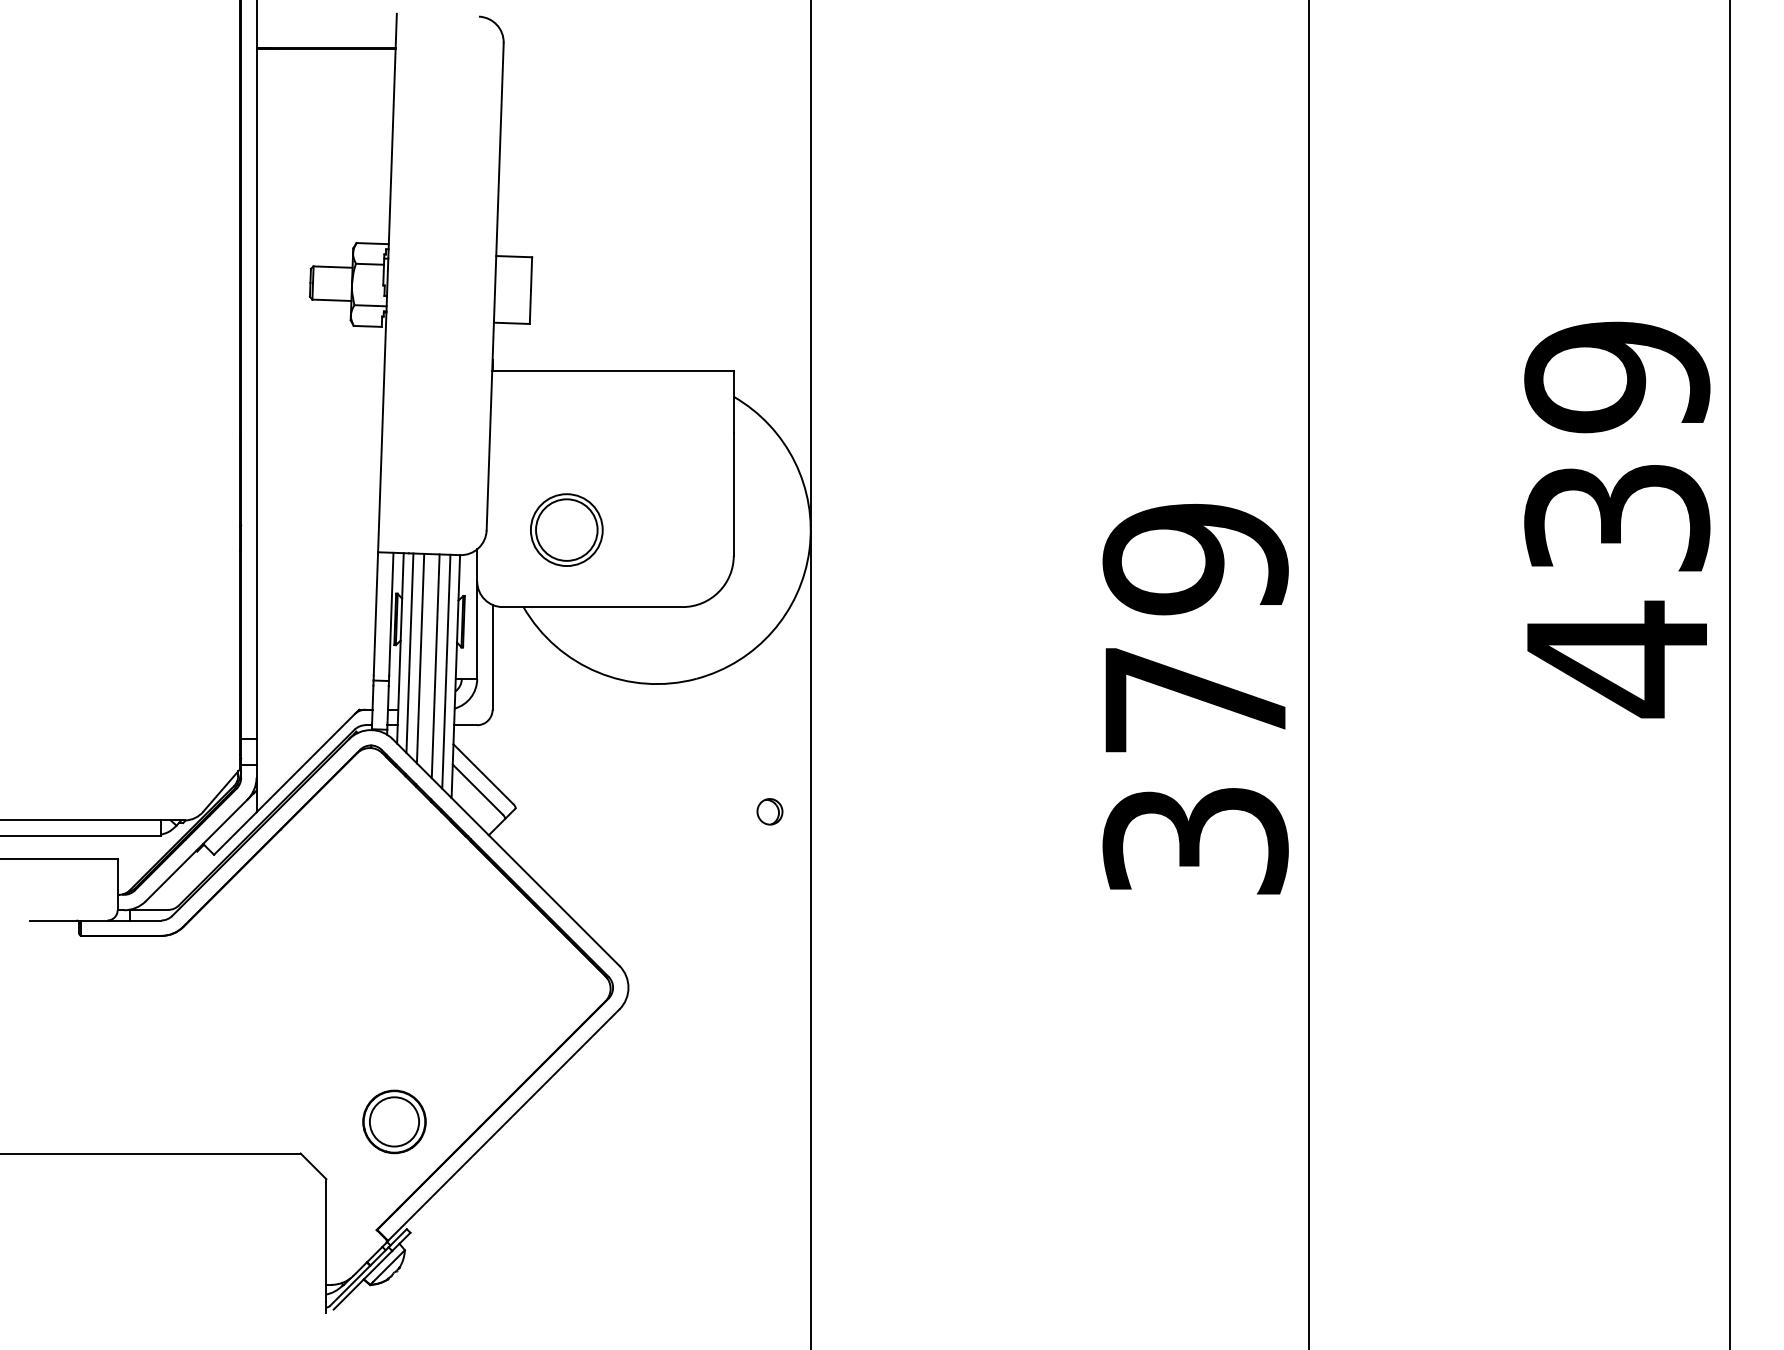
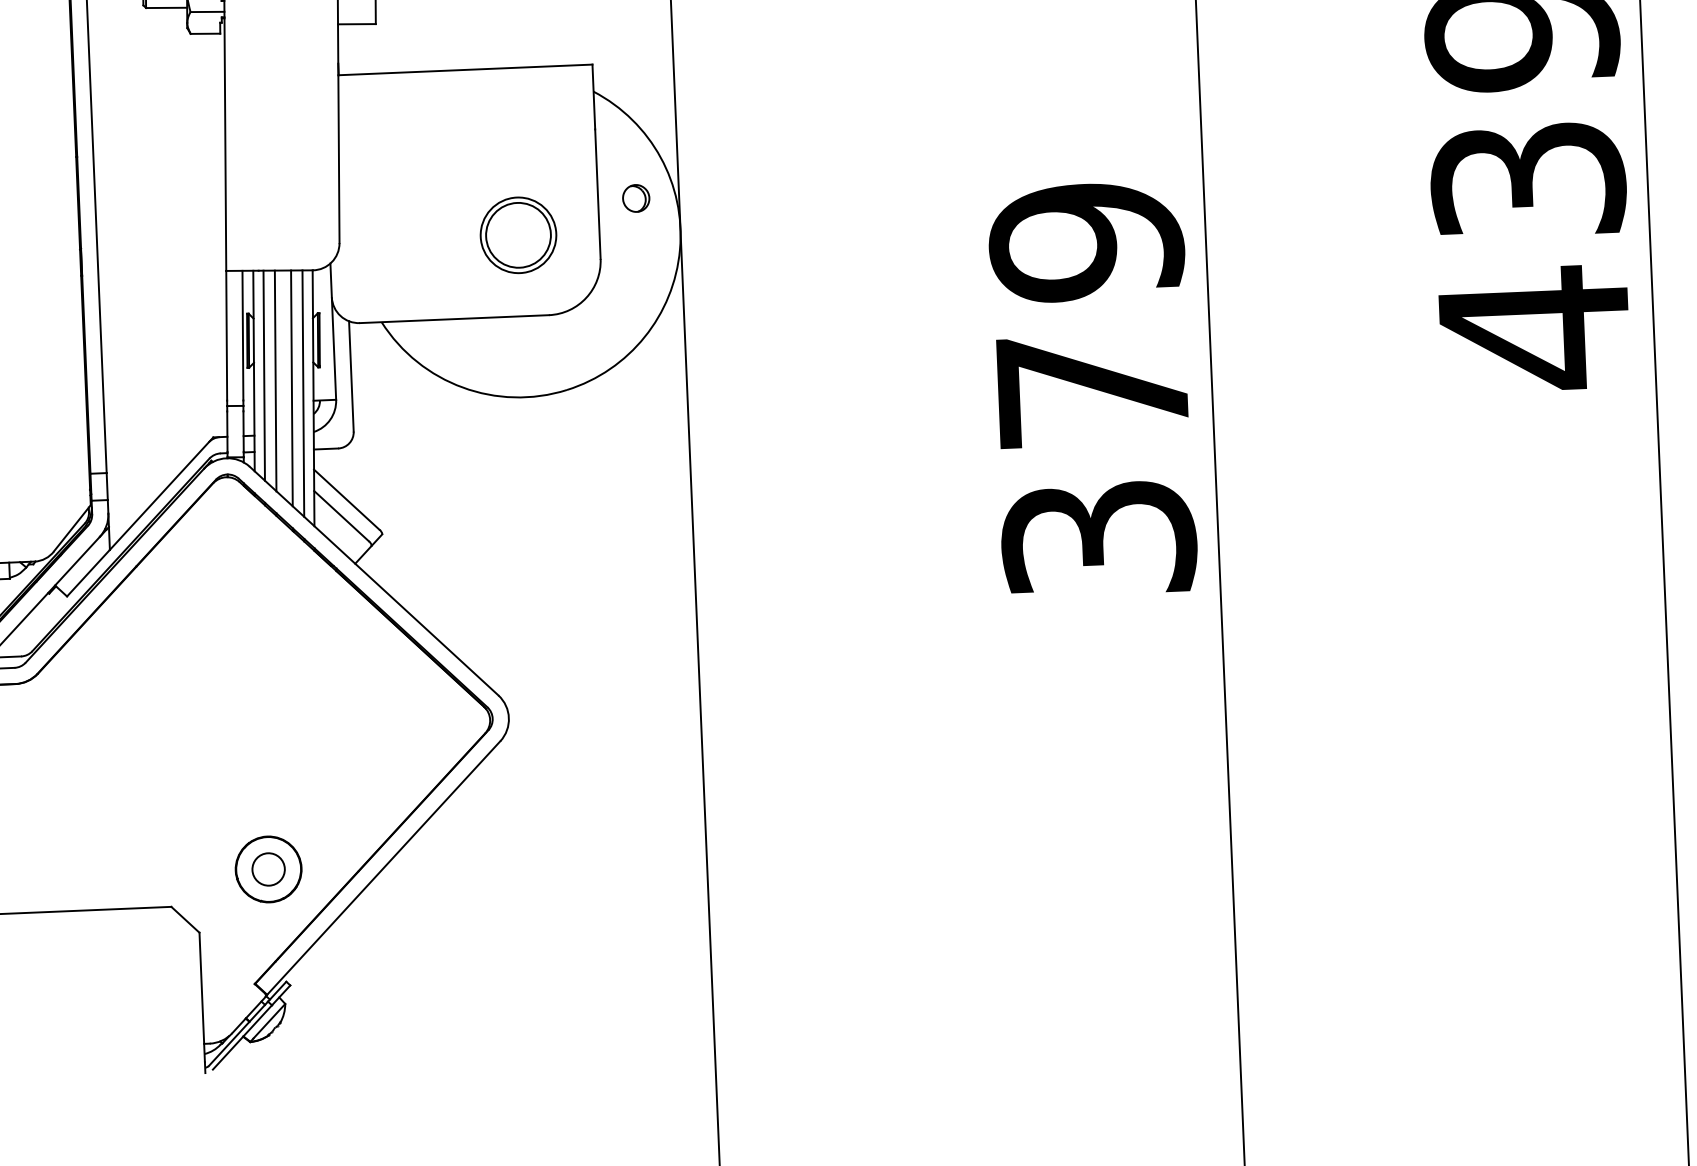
part: (566, 529) -> (518, 234), moved
part: (769, 811) -> (635, 198), moved
circle: (394, 1121) -> (268, 869), size x0.62

